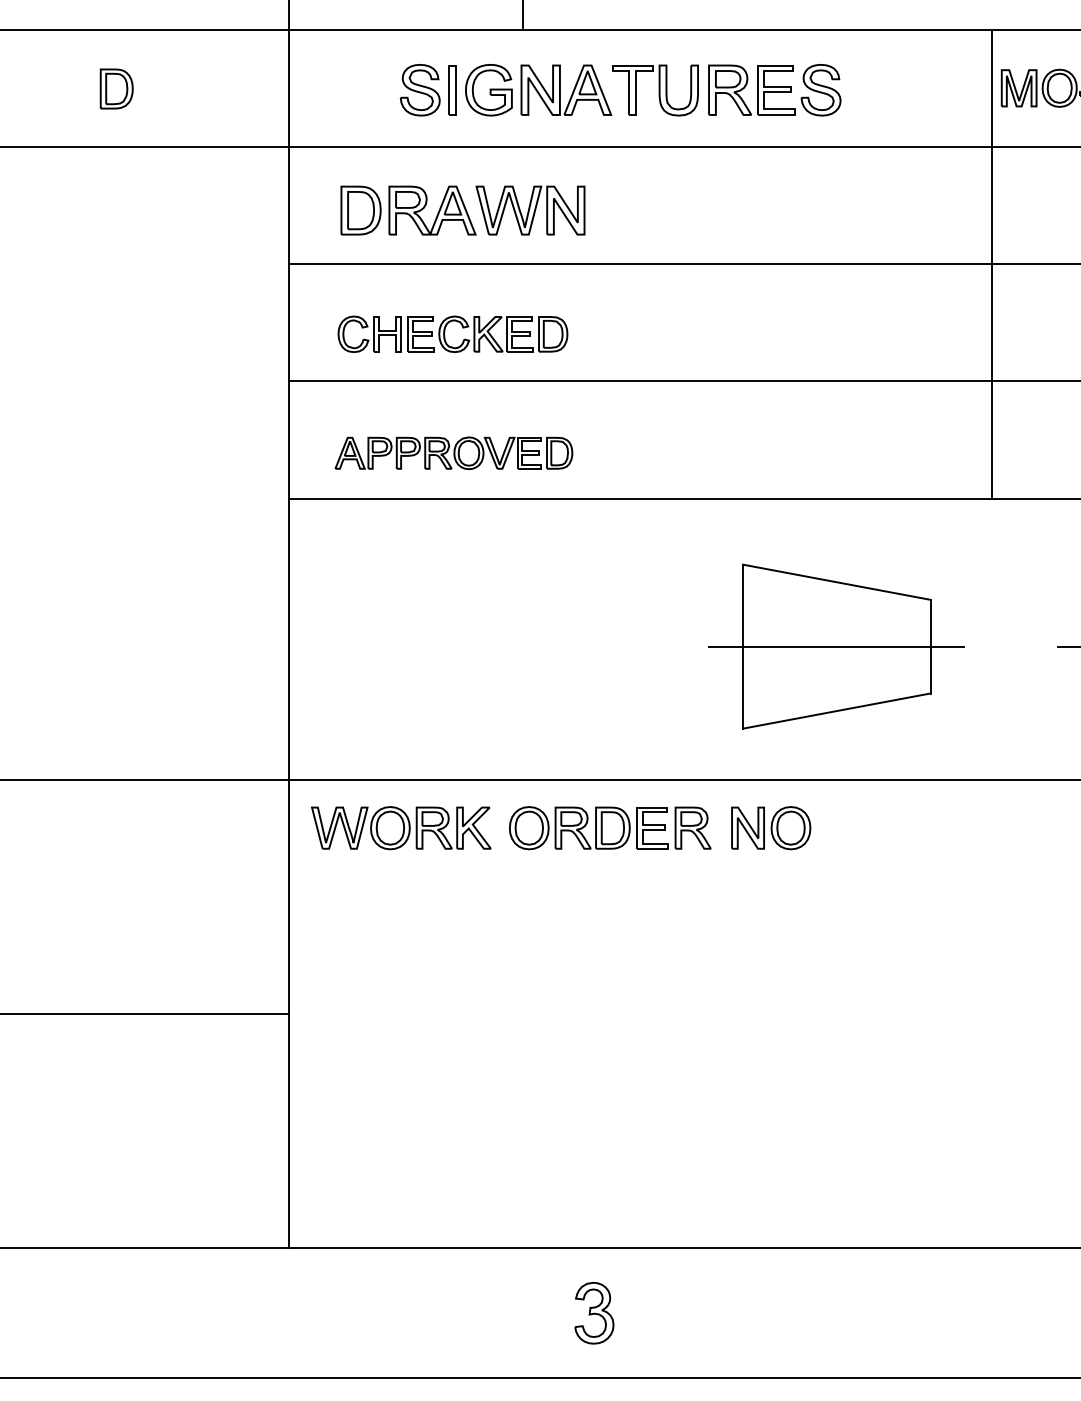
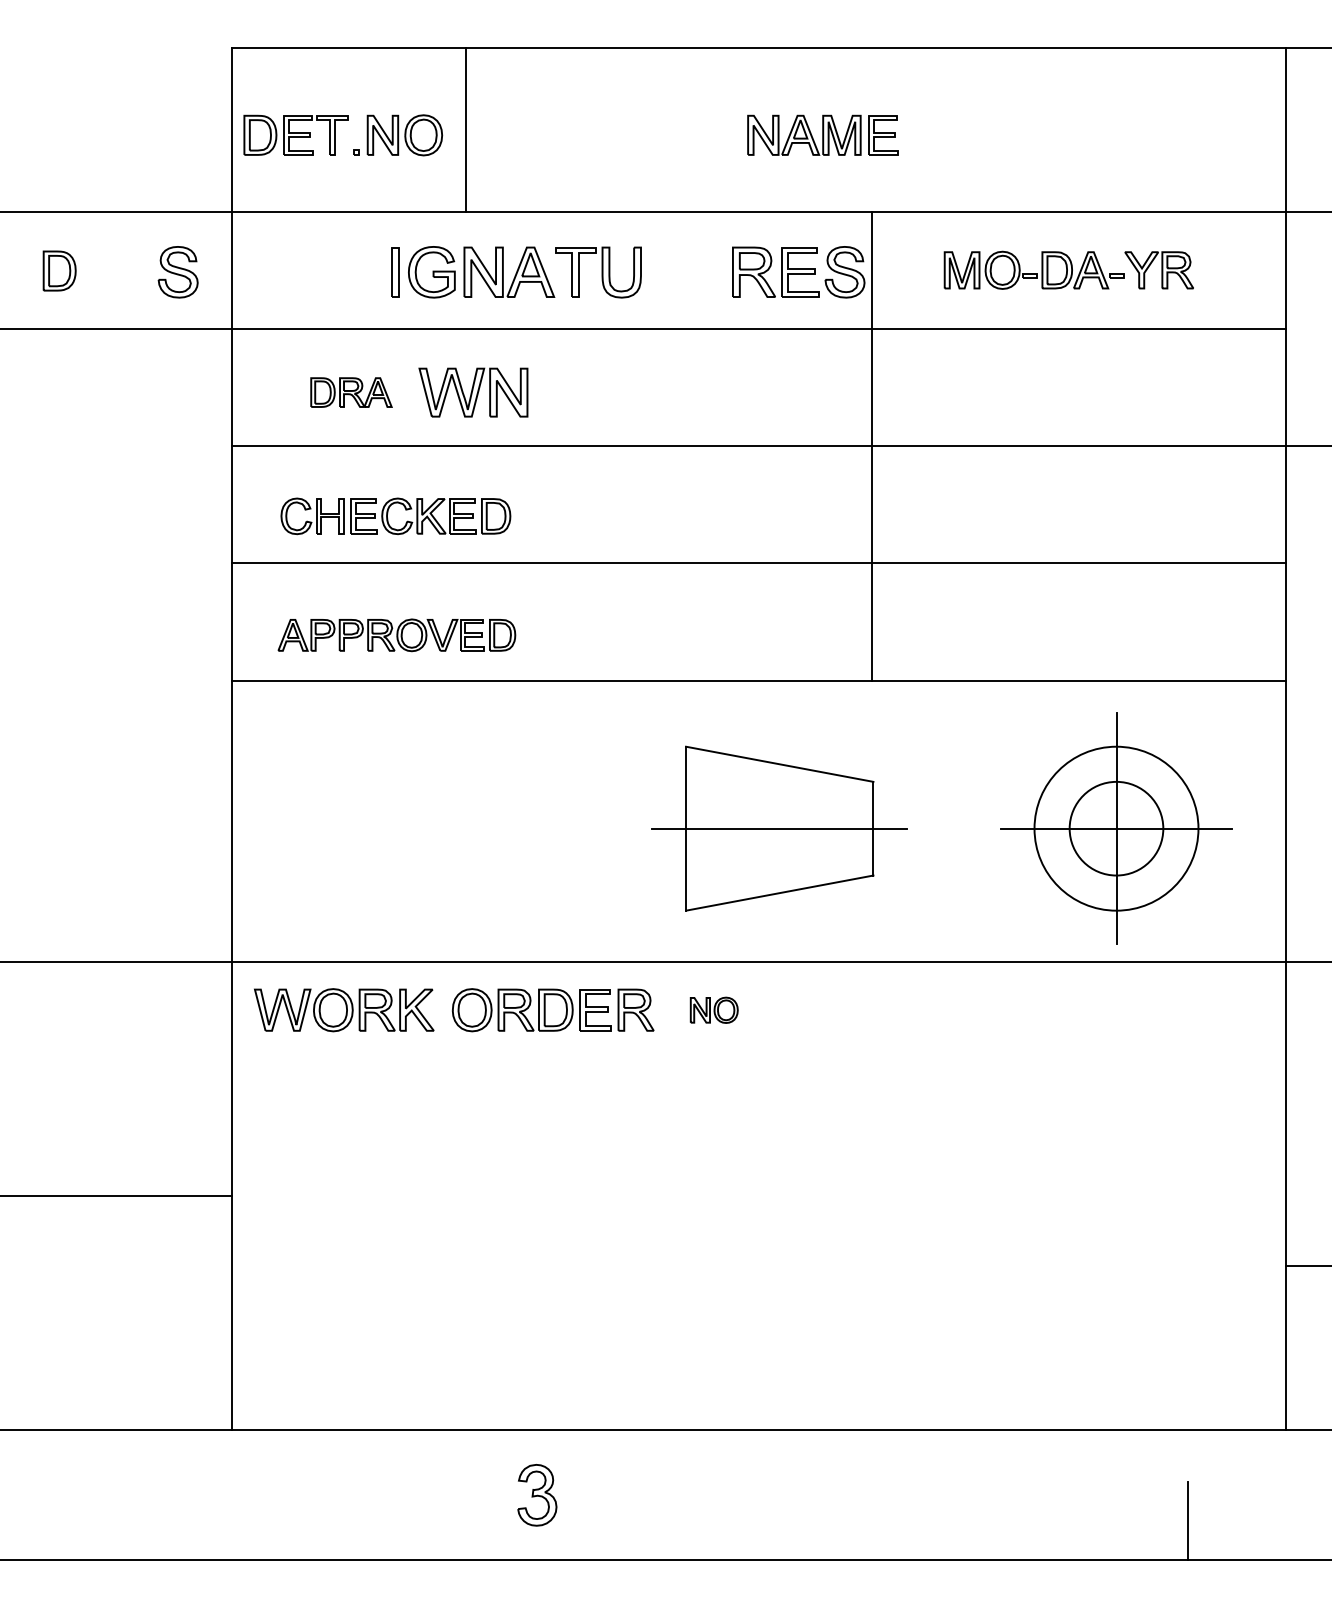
part: (419, 90) -> (177, 272), moved
part: (774, 90) -> (798, 272), moved
part: (408, 210) -> (351, 392), size x0.6
line: (991, 264) -> (871, 446), moved
part: (771, 828) -> (714, 1010), size x0.6

